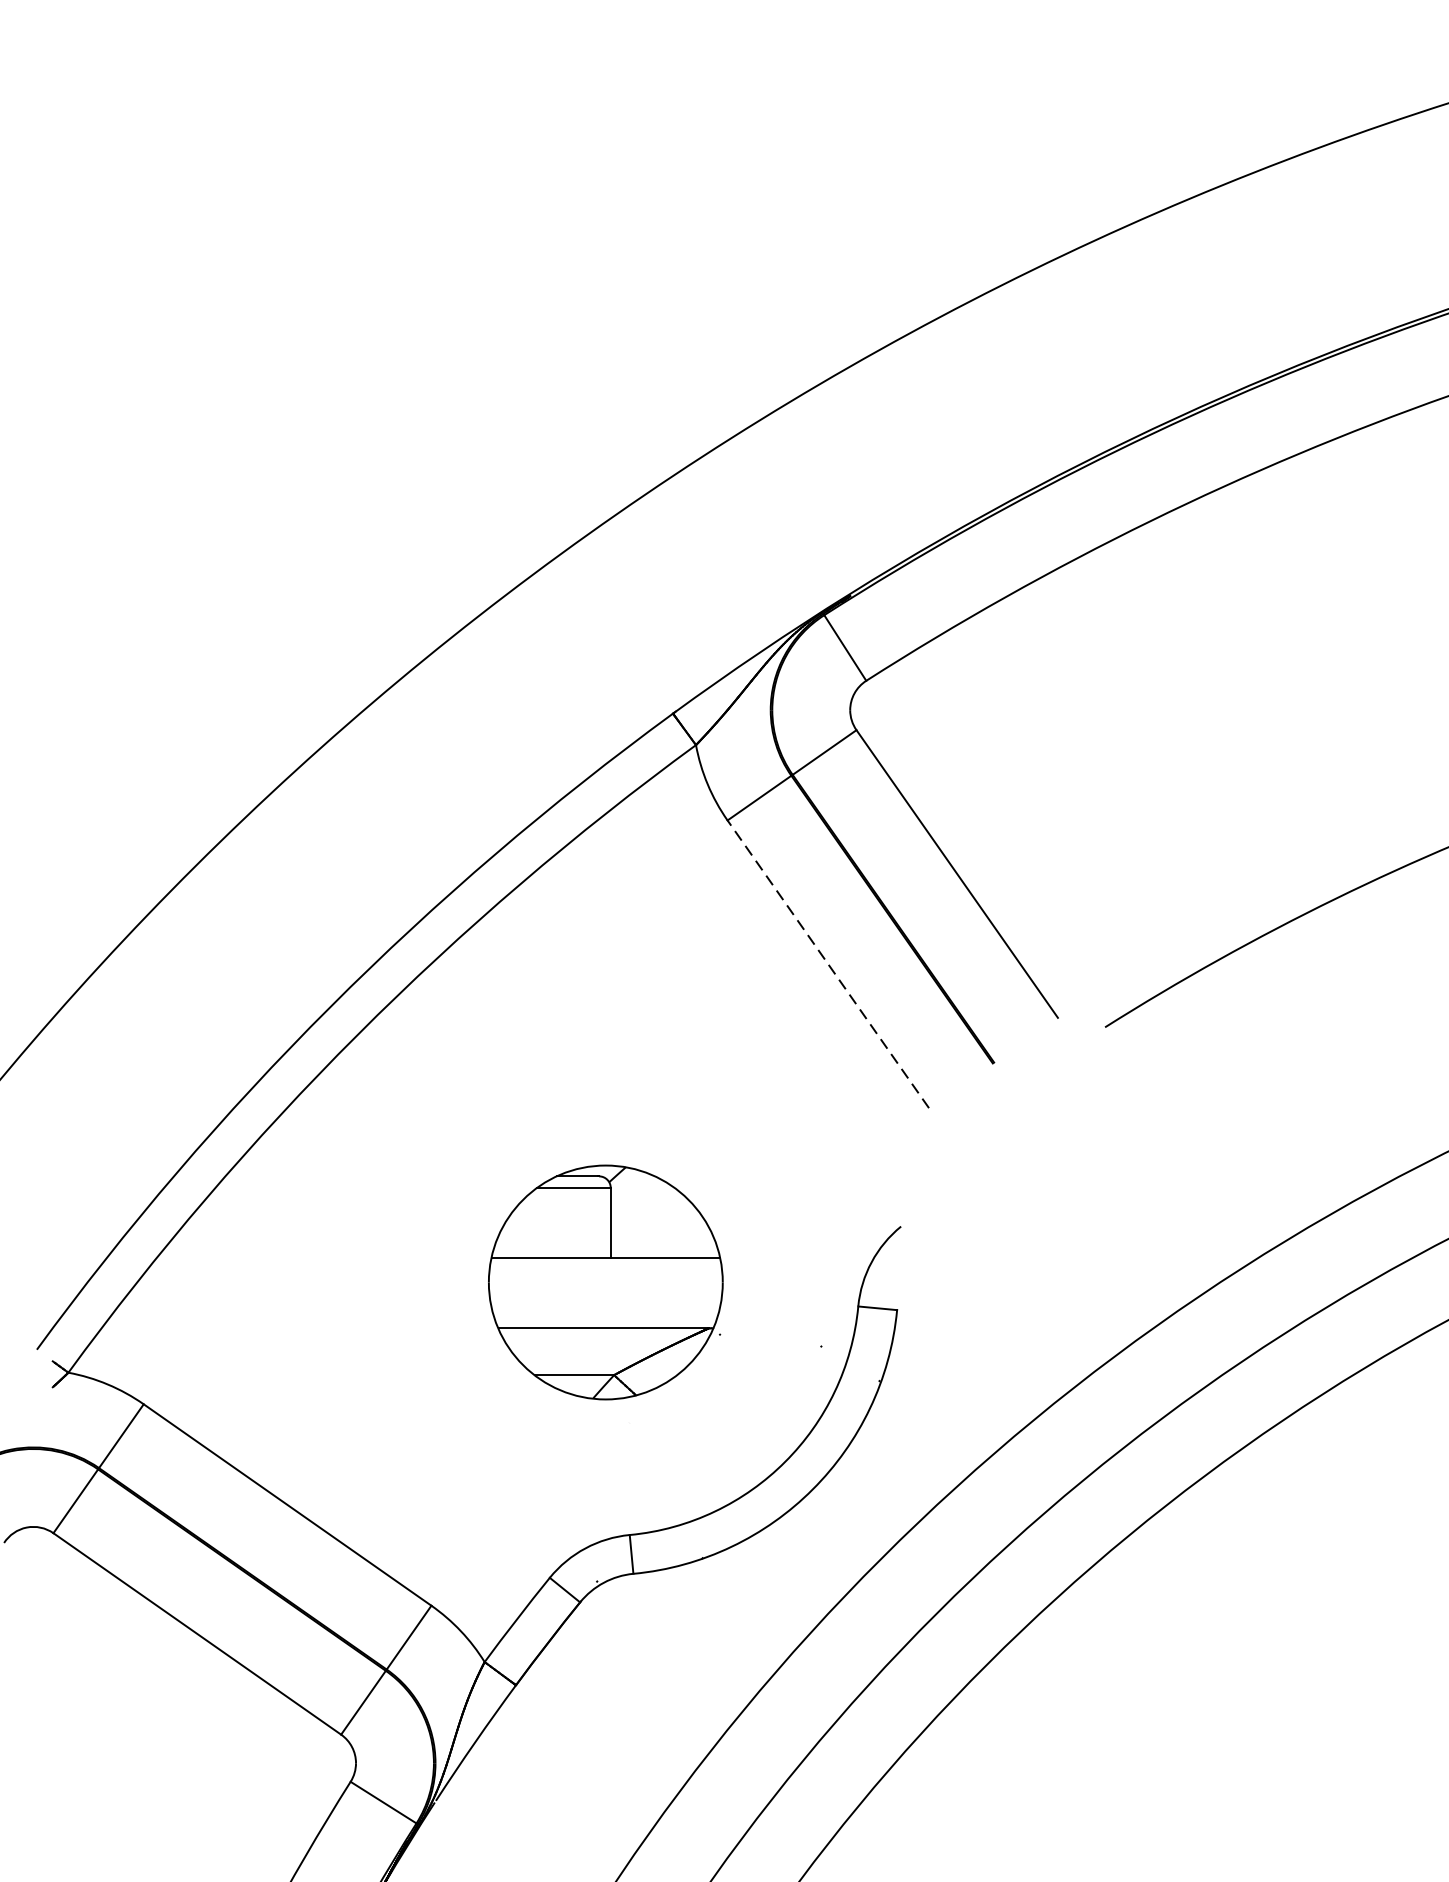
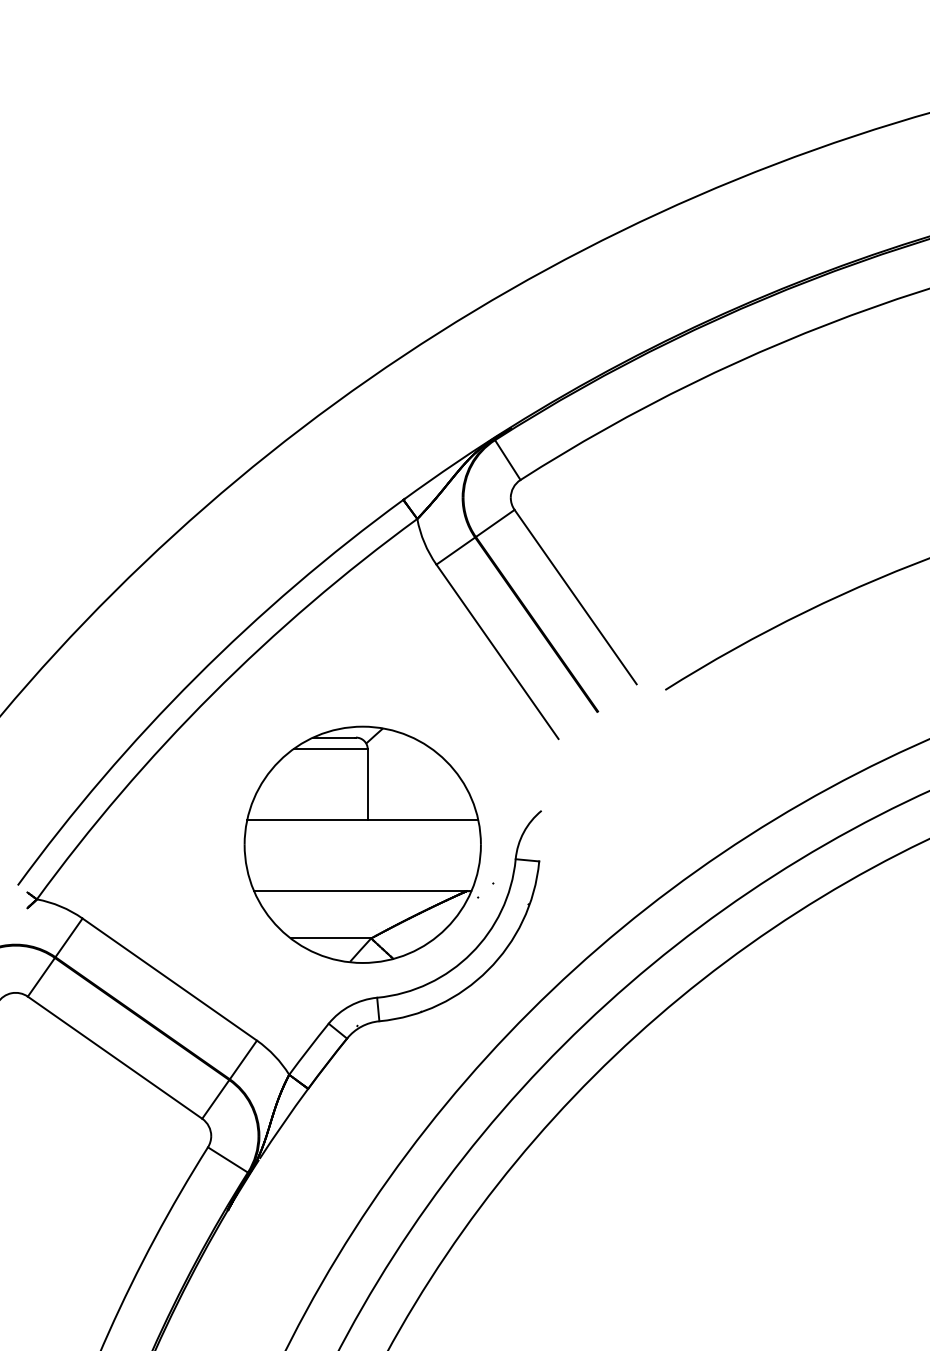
line: (828, 963) -> (497, 651), dashed -> solid
part: (605, 1282) -> (362, 844), size x1.67

